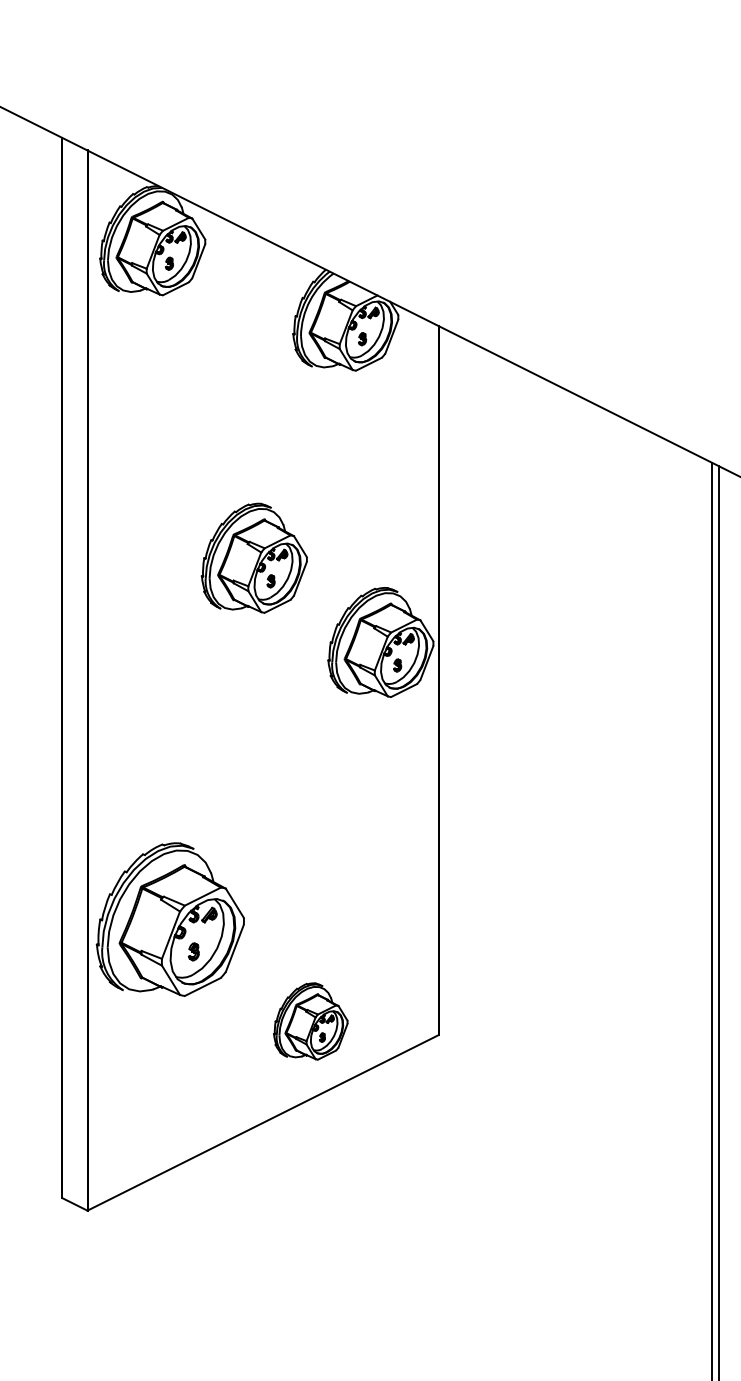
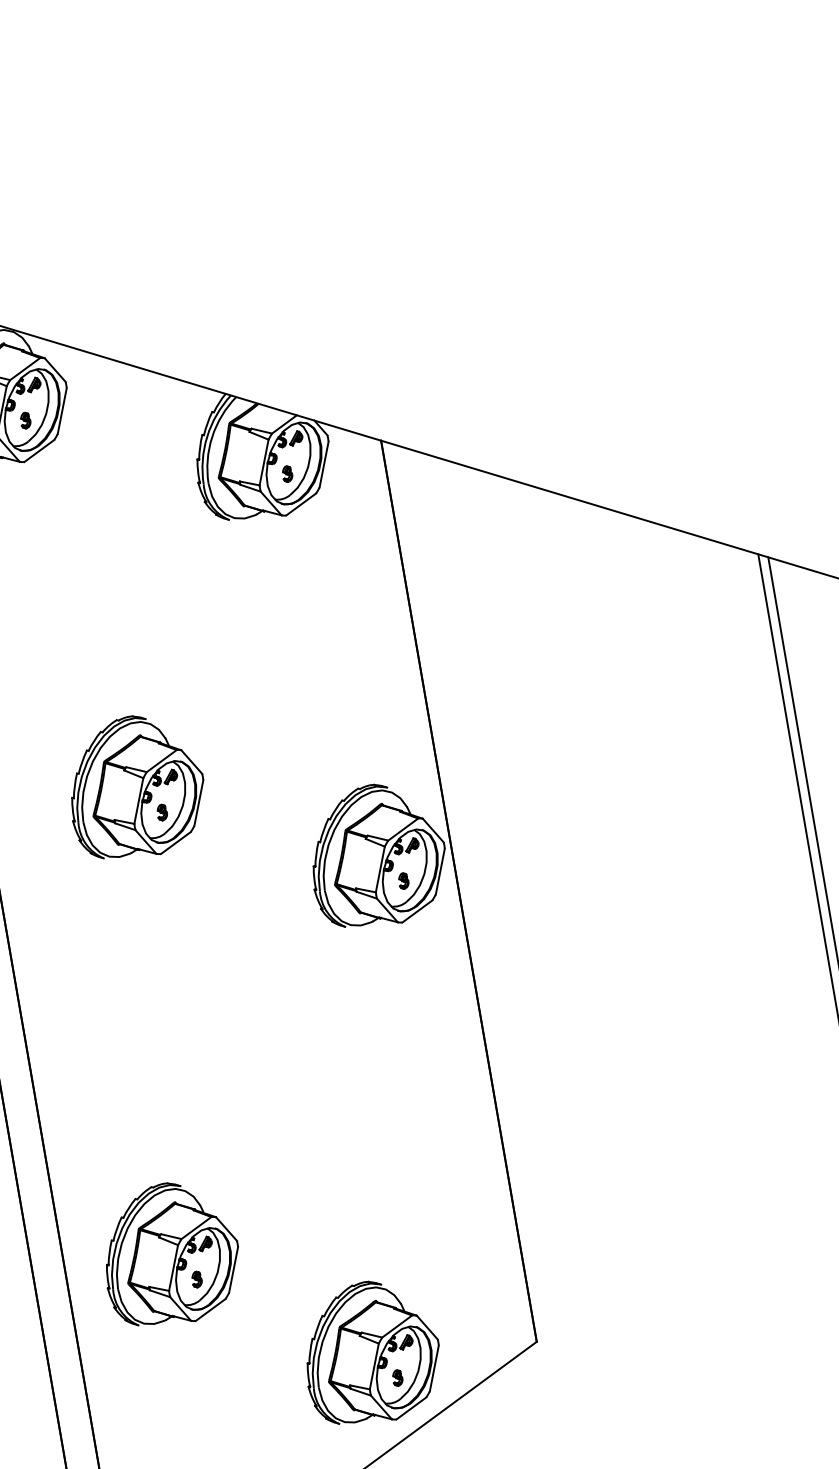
part: (253, 557) -> (134, 786), moved
part: (169, 919) -> (169, 1253), size x0.71
part: (310, 1021) -> (371, 1352), size x1.43

